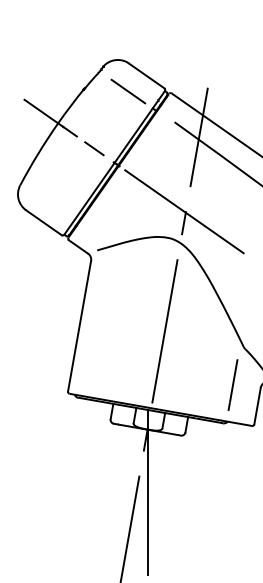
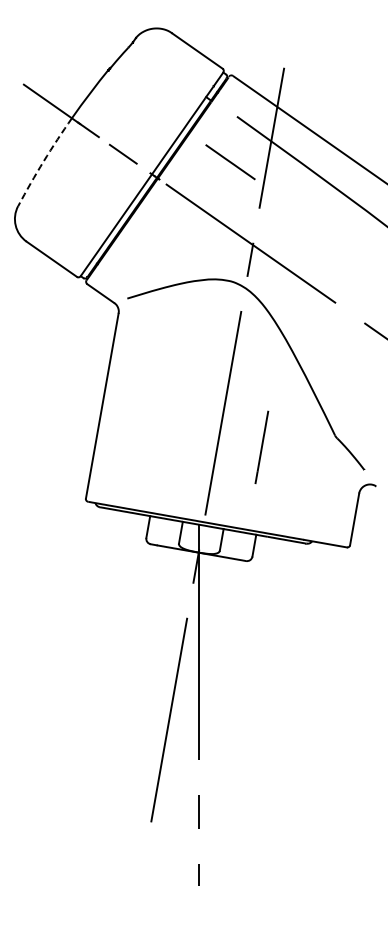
line: (128, 91) -> (230, 162), moved
arc: (38, 153) -> (43, 161), solid -> dashed
line: (232, 384) -> (261, 446), moved

